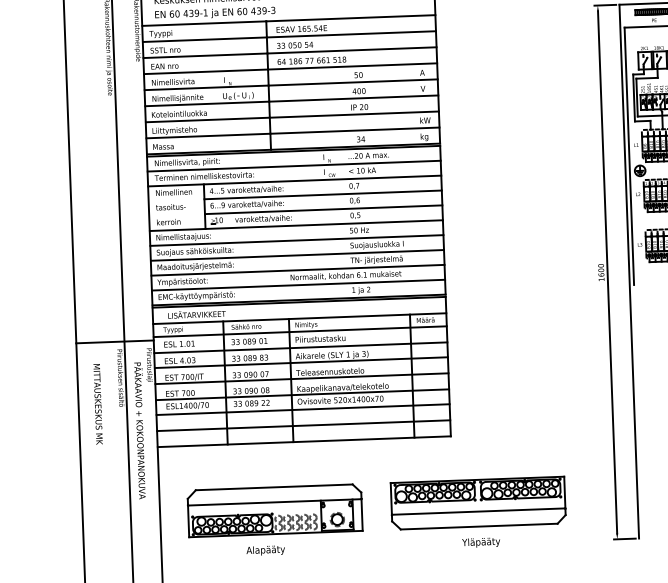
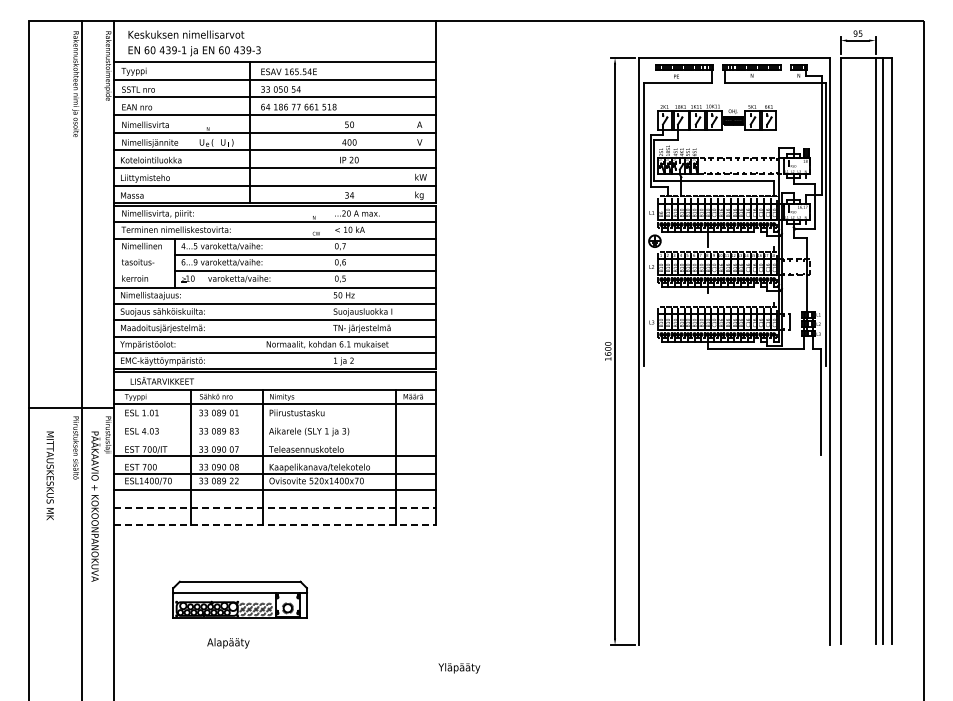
line: (301, 347) -> (275, 421), removed
line: (301, 362) -> (275, 438), removed
line: (304, 425) -> (275, 507), solid -> dashed
line: (304, 441) -> (275, 525), solid -> dashed
part: (478, 503) -> (463, 599), removed
part: (274, 510) -> (239, 599), size x0.7
text: (481, 542) -> (459, 668), moved

